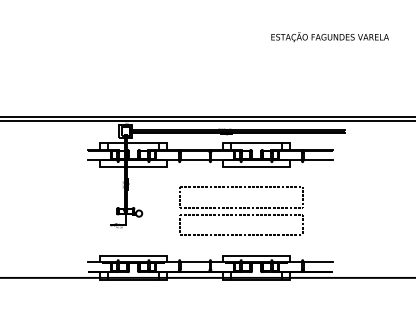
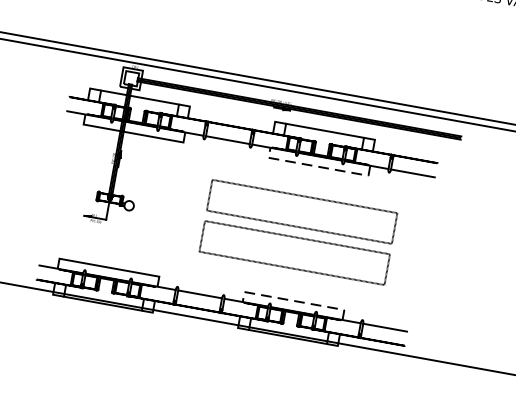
line: (256, 166) -> (318, 166), solid -> dashed
part: (241, 210) -> (299, 231), moved
line: (256, 255) -> (294, 300), solid -> dashed

